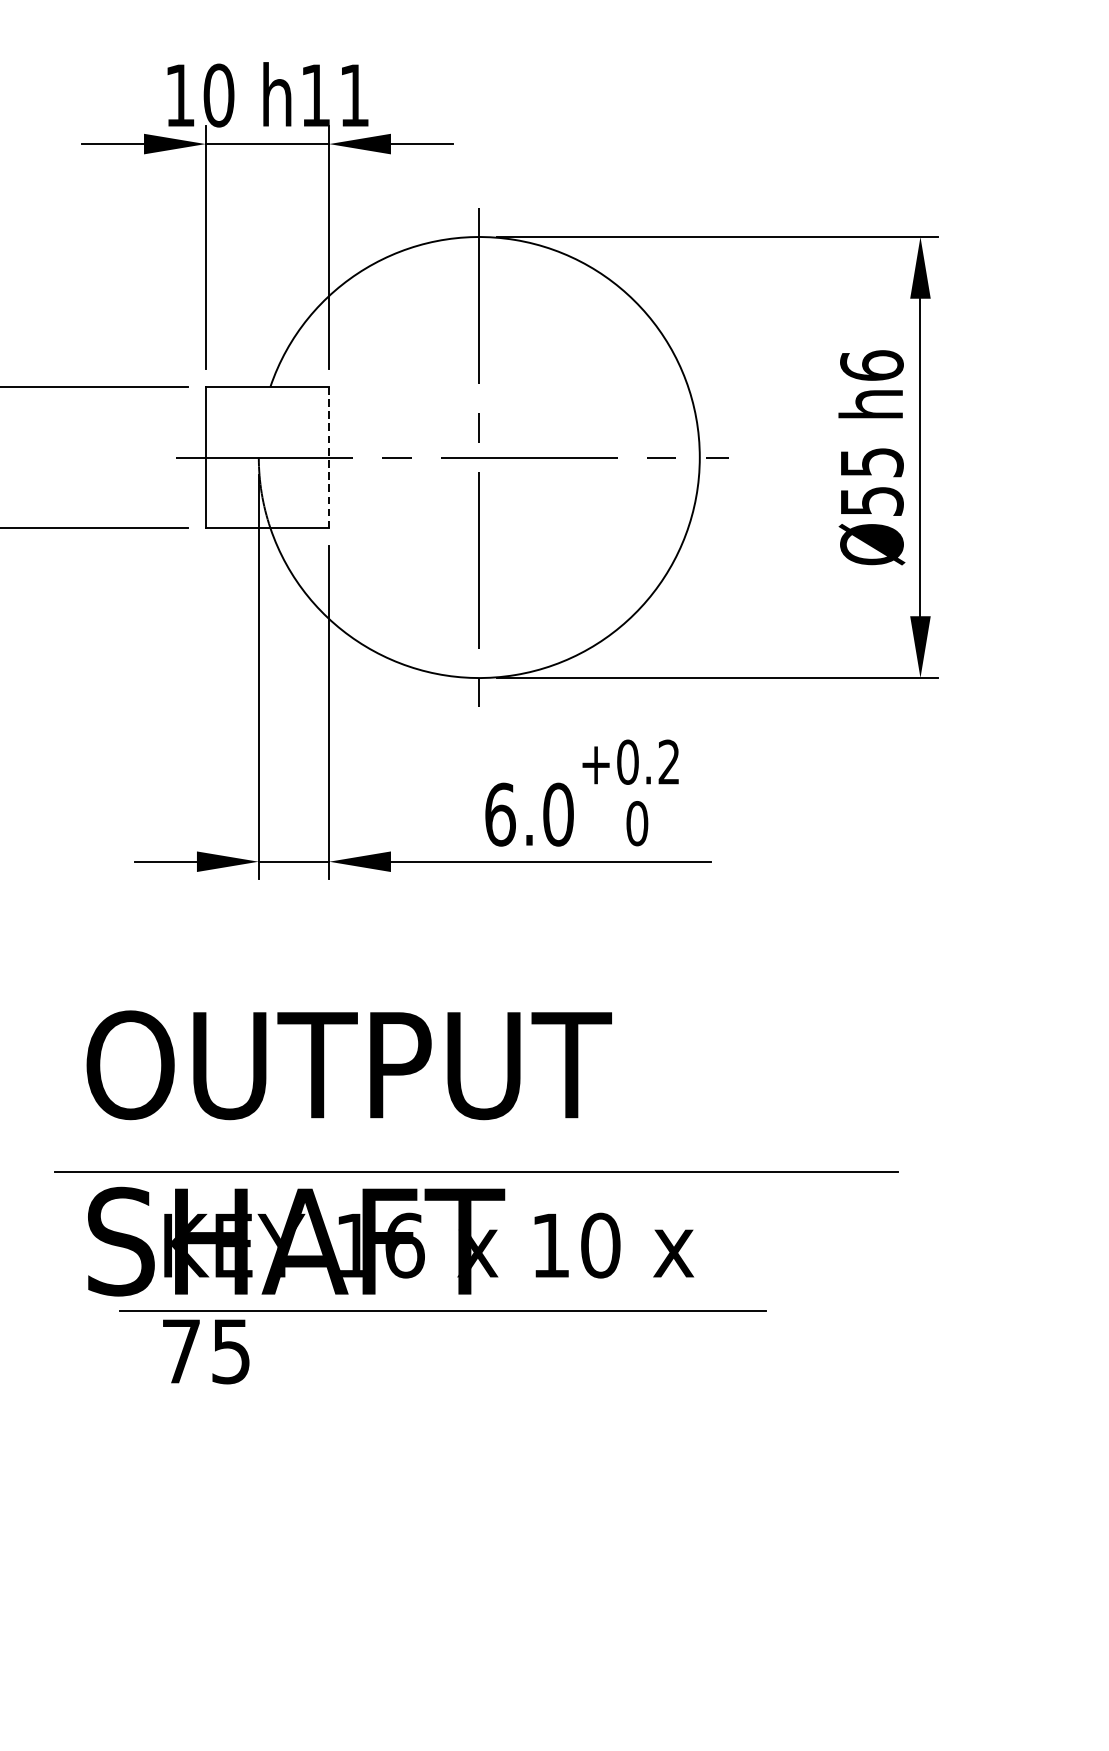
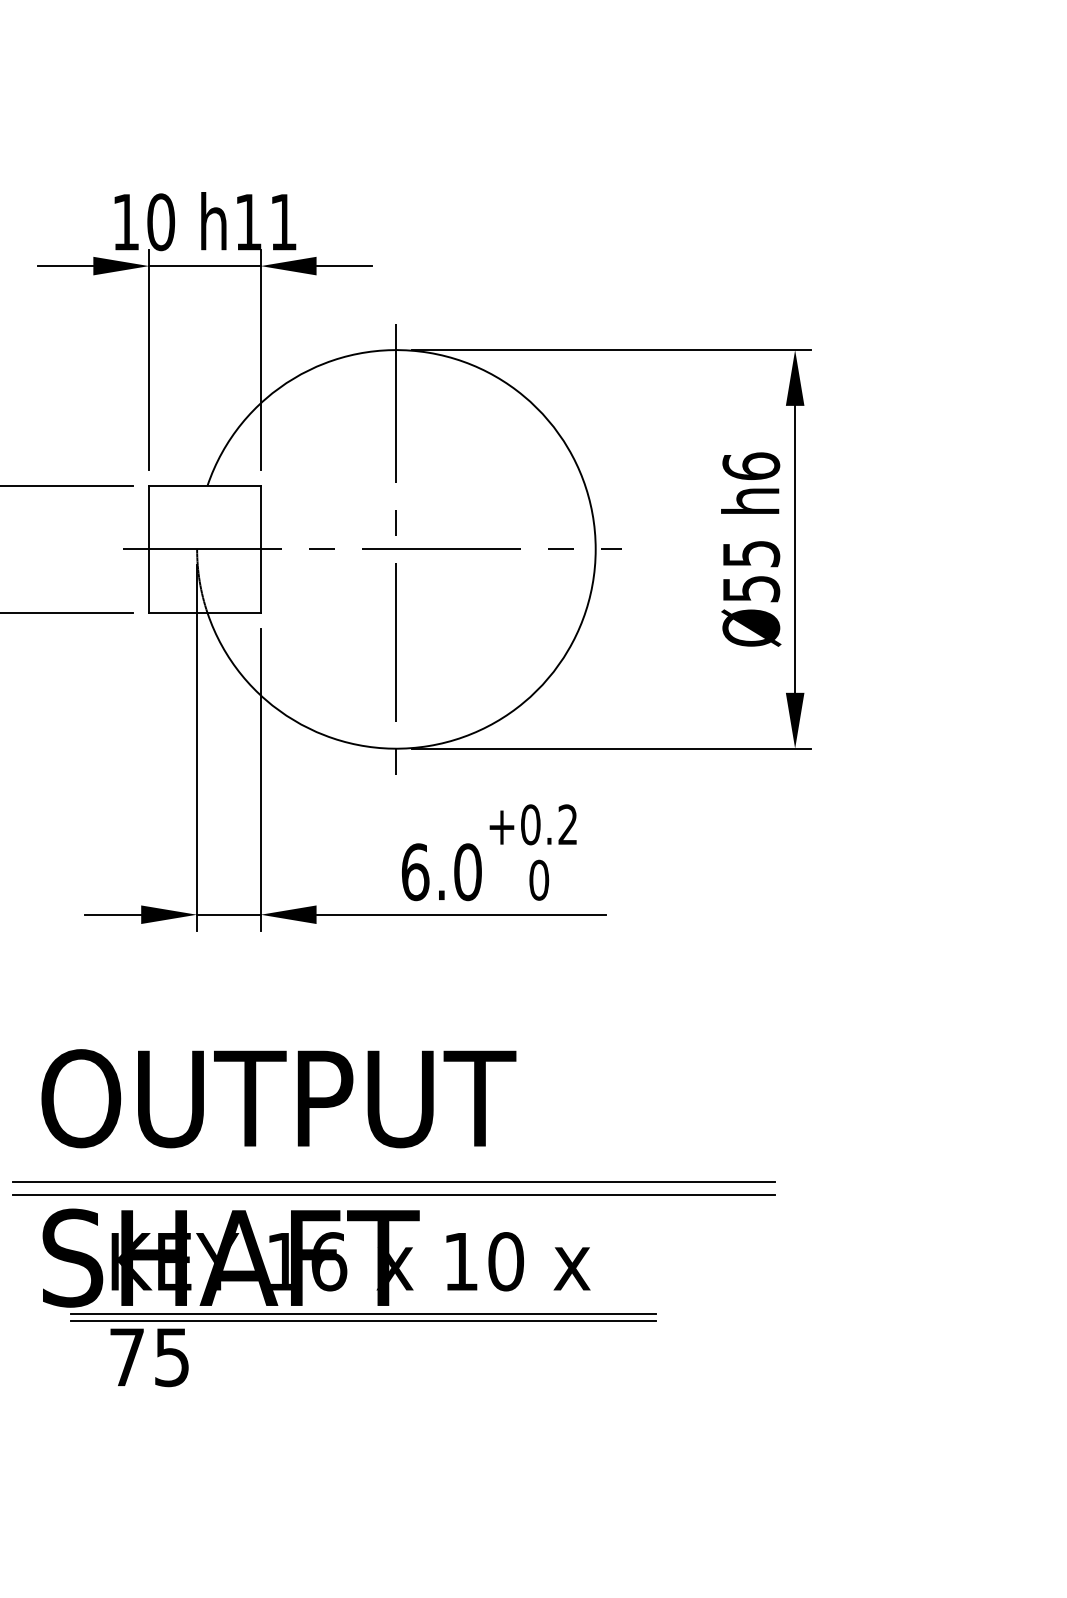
line: (328, 457) -> (260, 549), dashed -> solid
line: (477, 1156) -> (394, 1181), added
line: (442, 1304) -> (363, 1314), added

